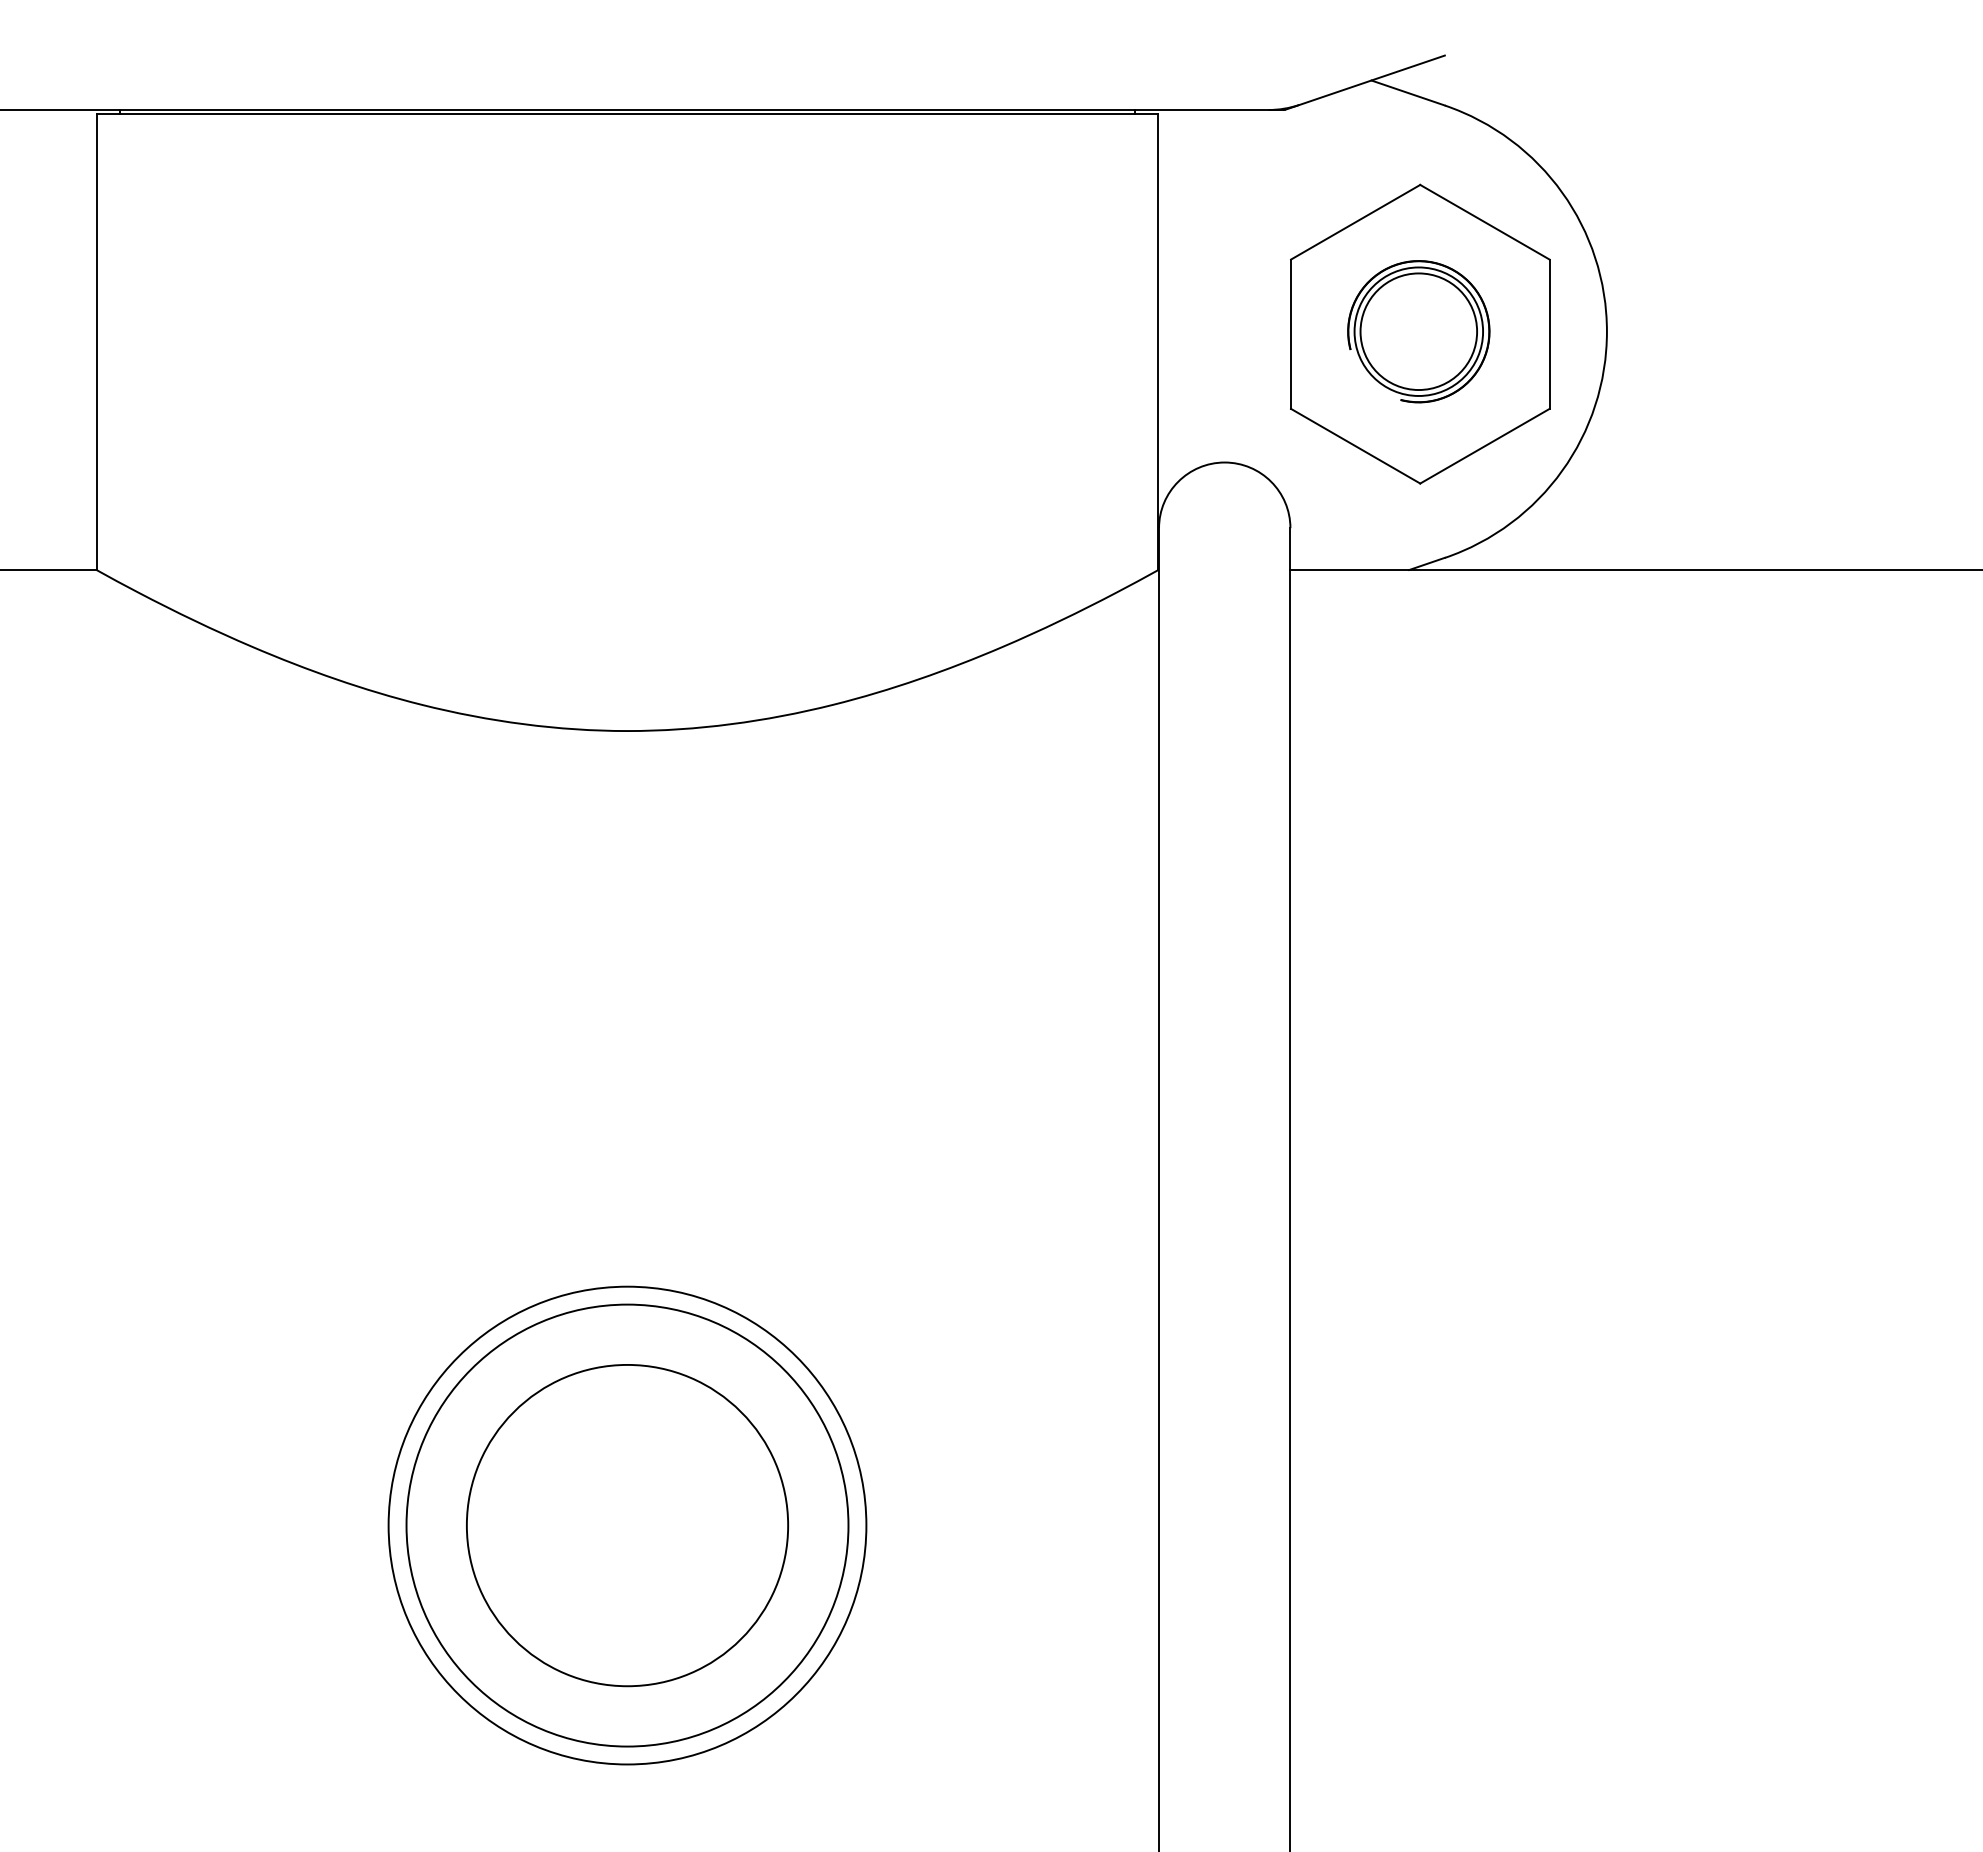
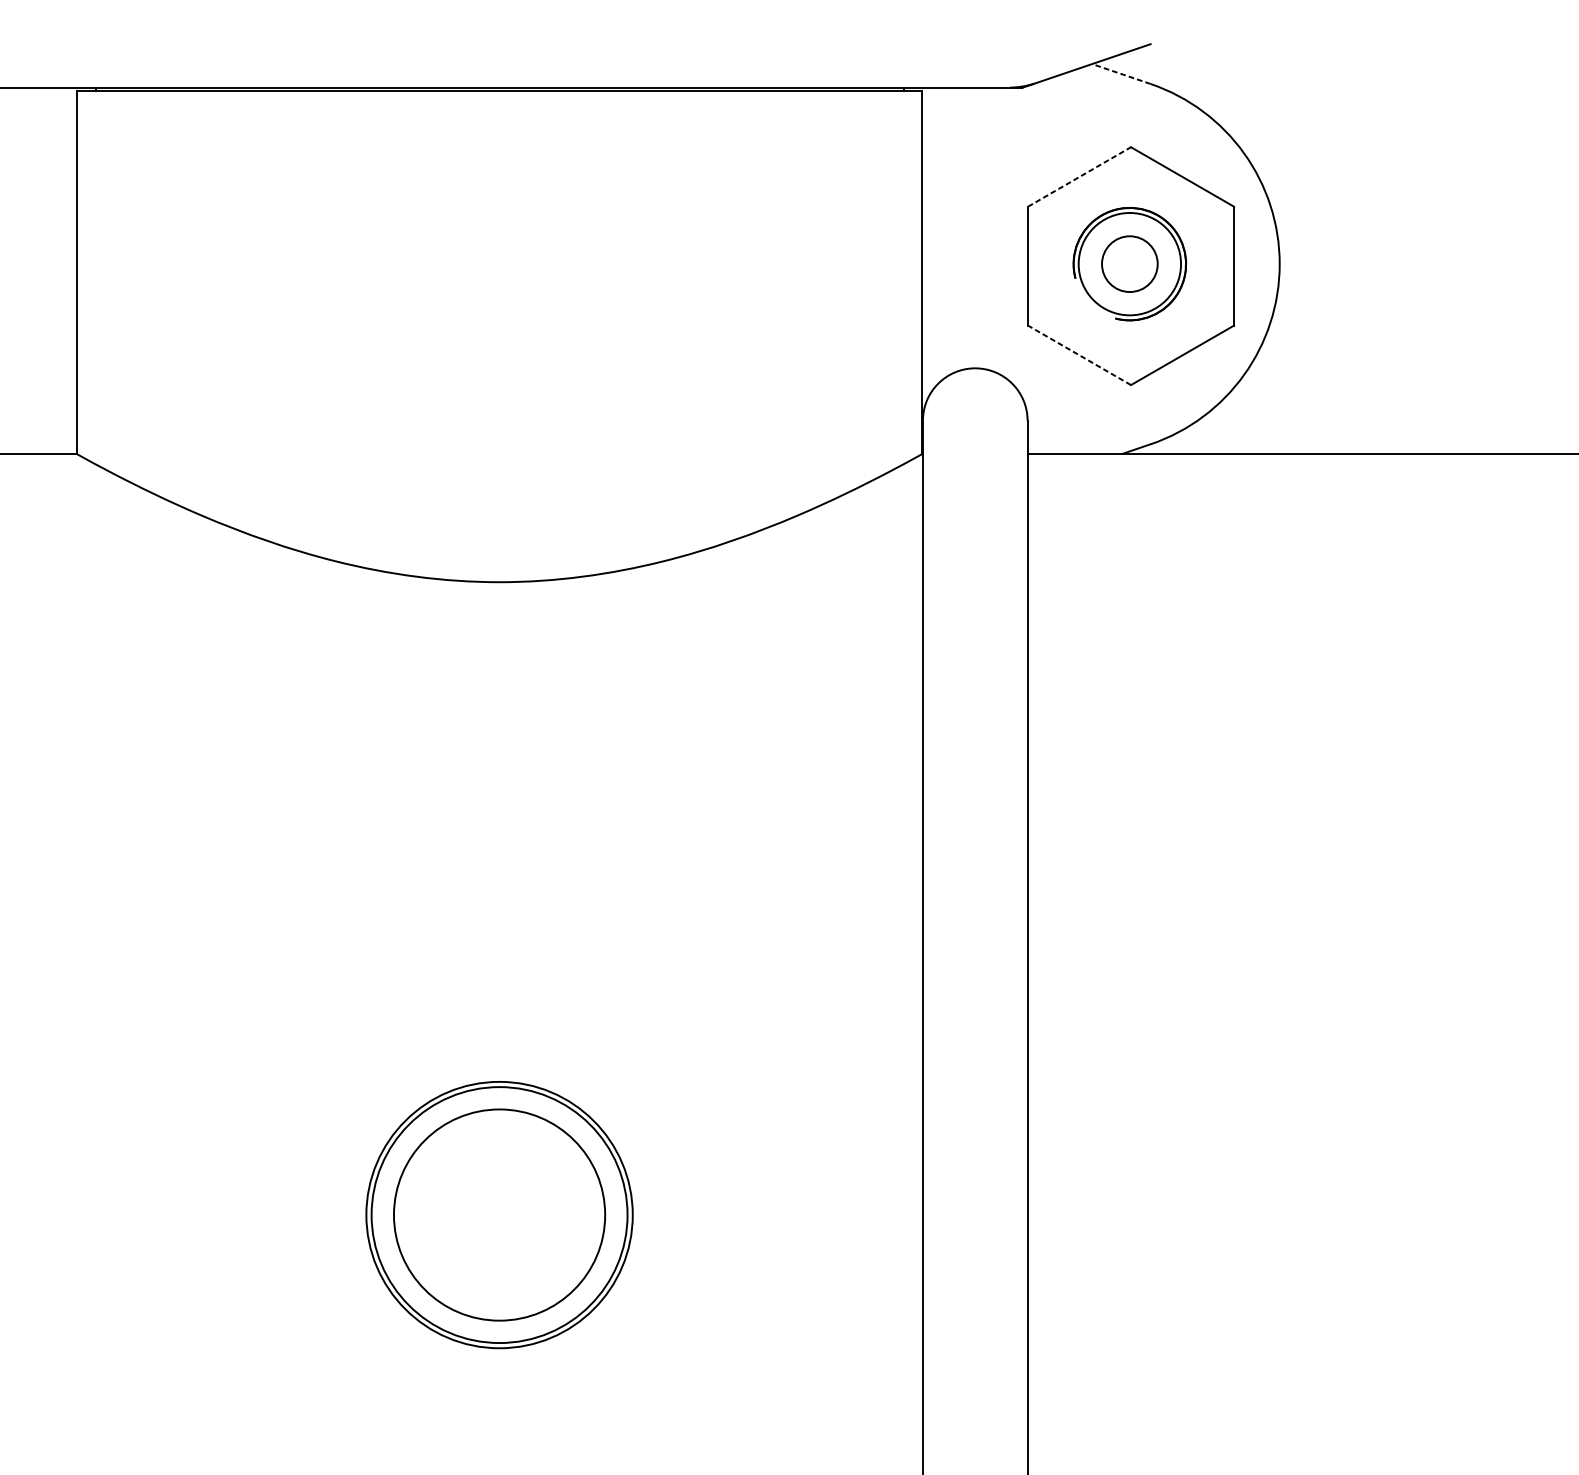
line: (1408, 93) -> (1121, 74), solid -> dashed
line: (1355, 222) -> (1079, 177), solid -> dashed
circle: (1418, 331) -> (1129, 263), size x0.6
line: (1355, 446) -> (1079, 355), solid -> dashed
circle: (627, 1525) -> (499, 1215), size x0.6
circle: (627, 1525) -> (499, 1215), size x0.7

